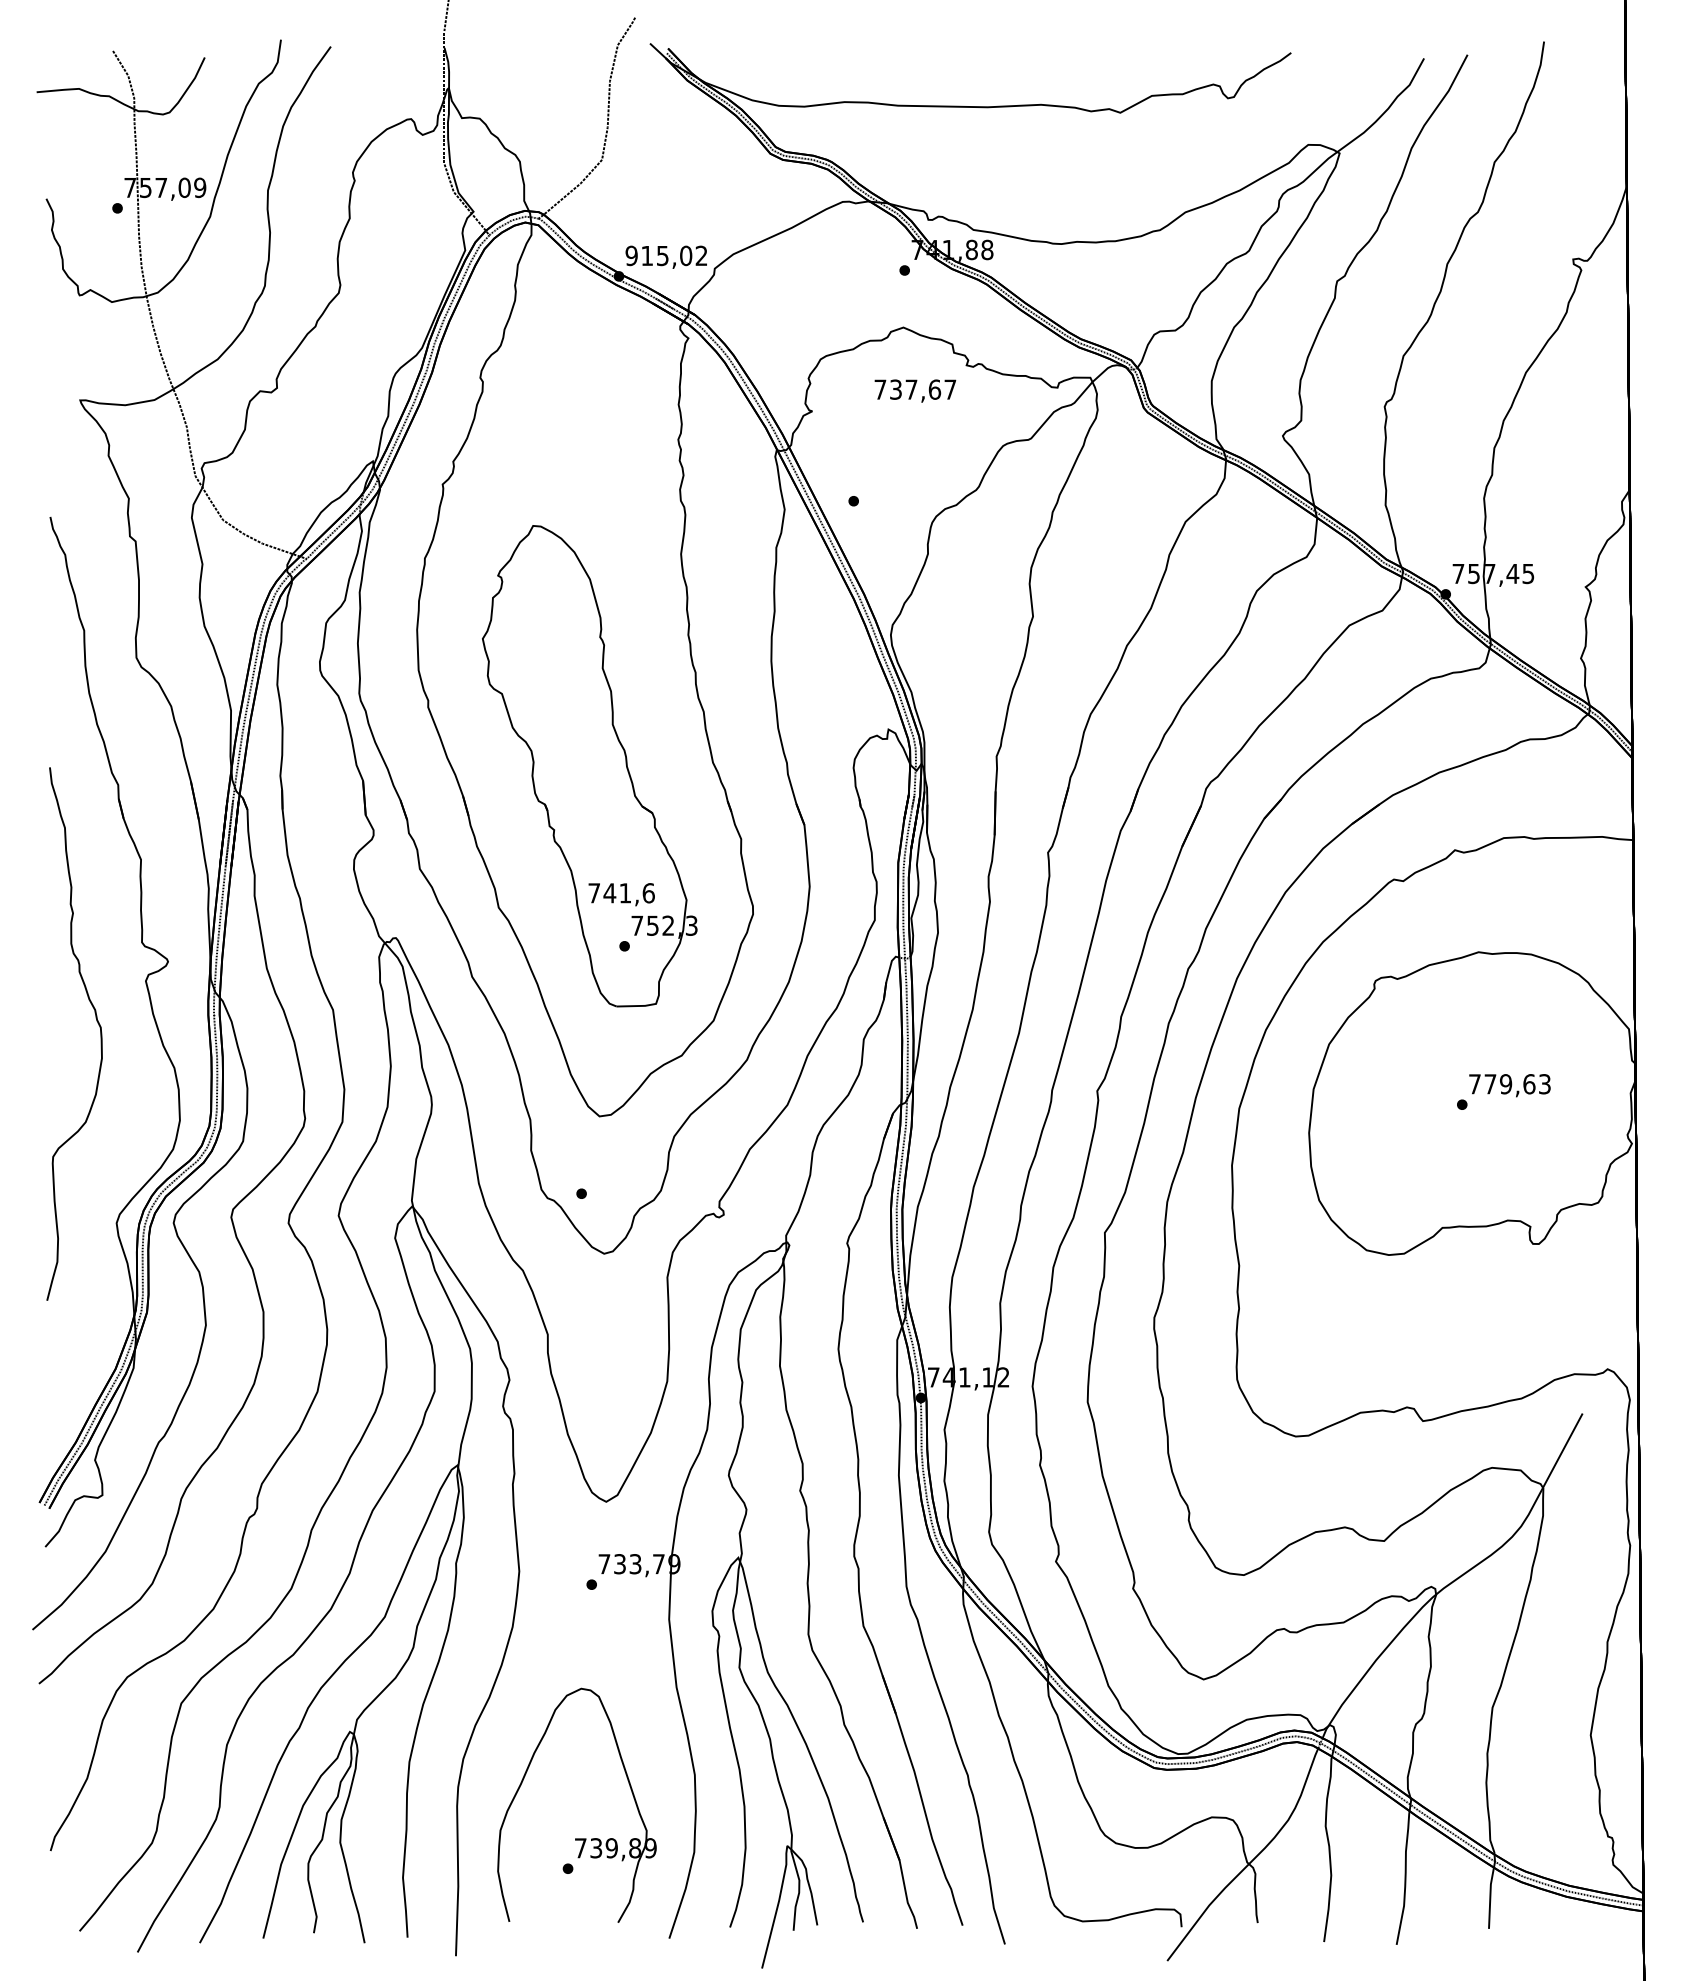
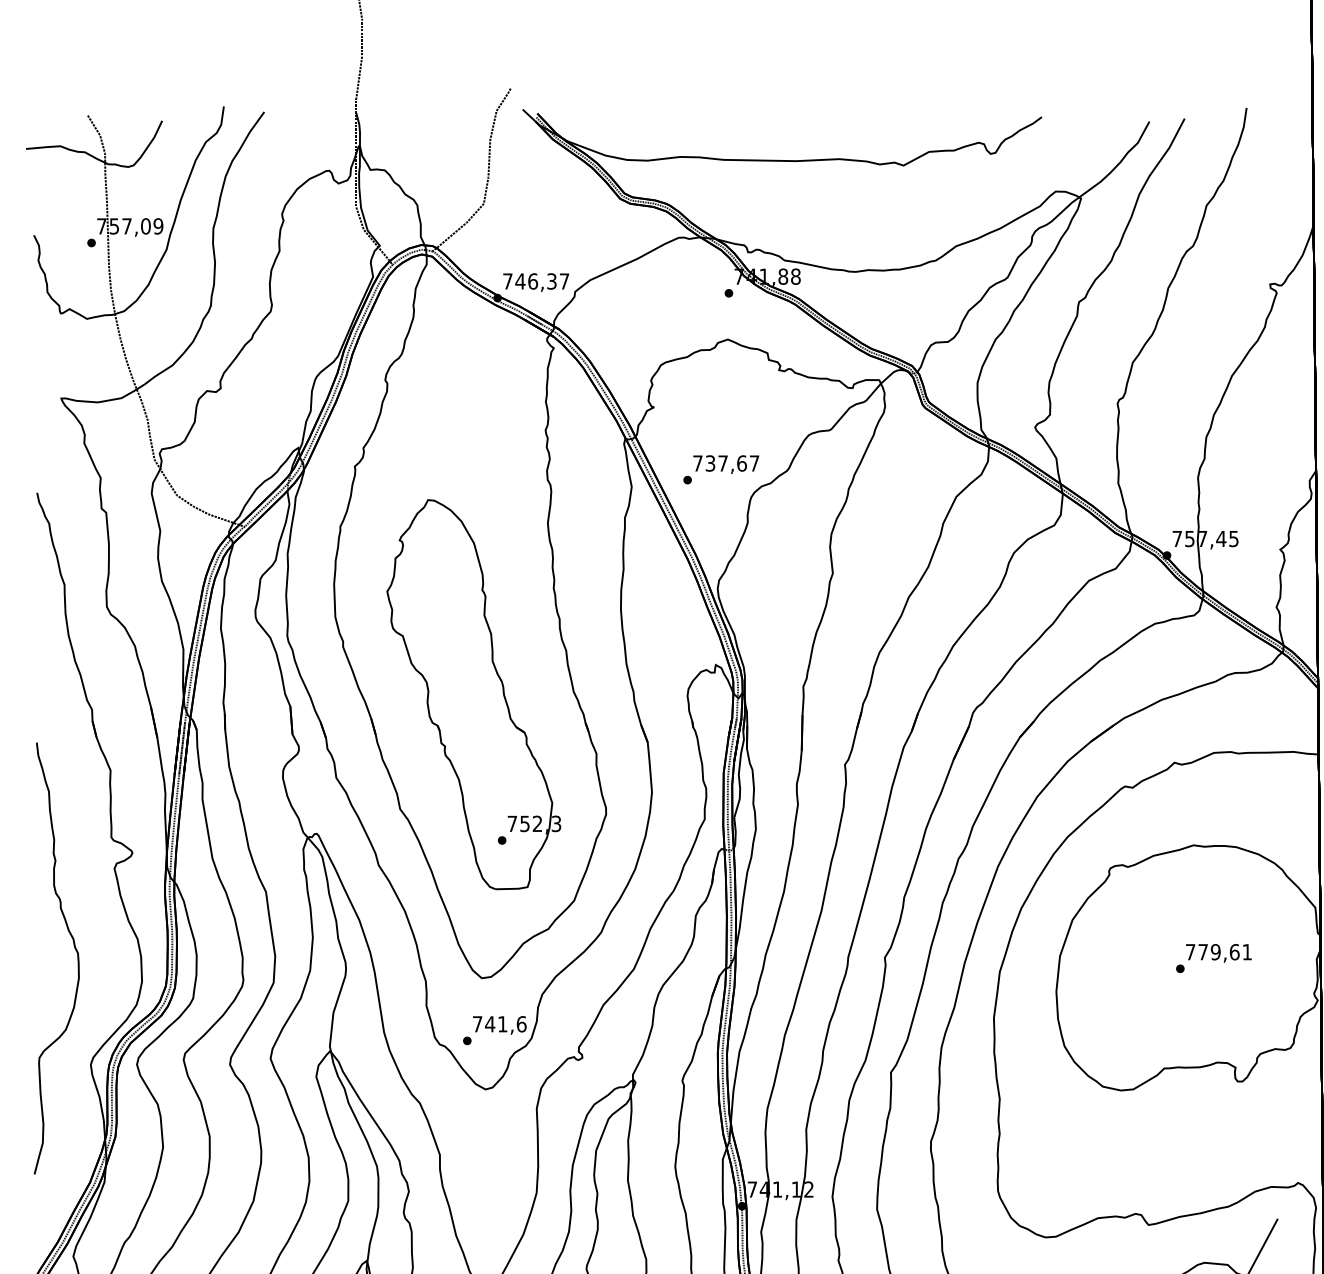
text: (666, 255) -> (536, 281), 915,02 -> 746,37
text: (915, 390) -> (726, 464), moved
text: (621, 894) -> (499, 1025), moved
part: (96, 1021) -> (74, 948), moved
text: (1544, 1084) -> (1246, 952), 779,63 -> 779,61

